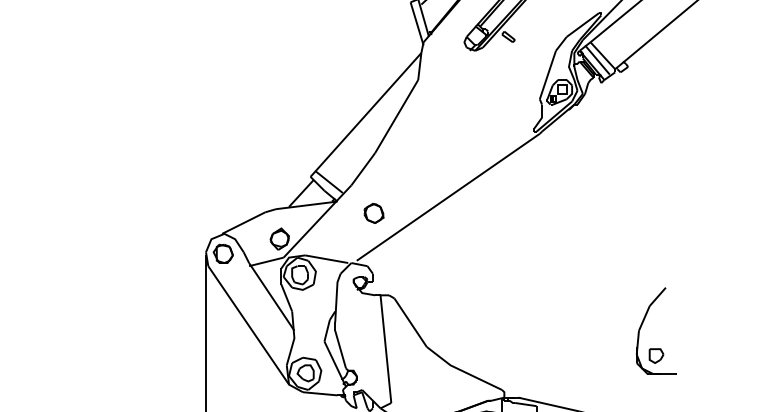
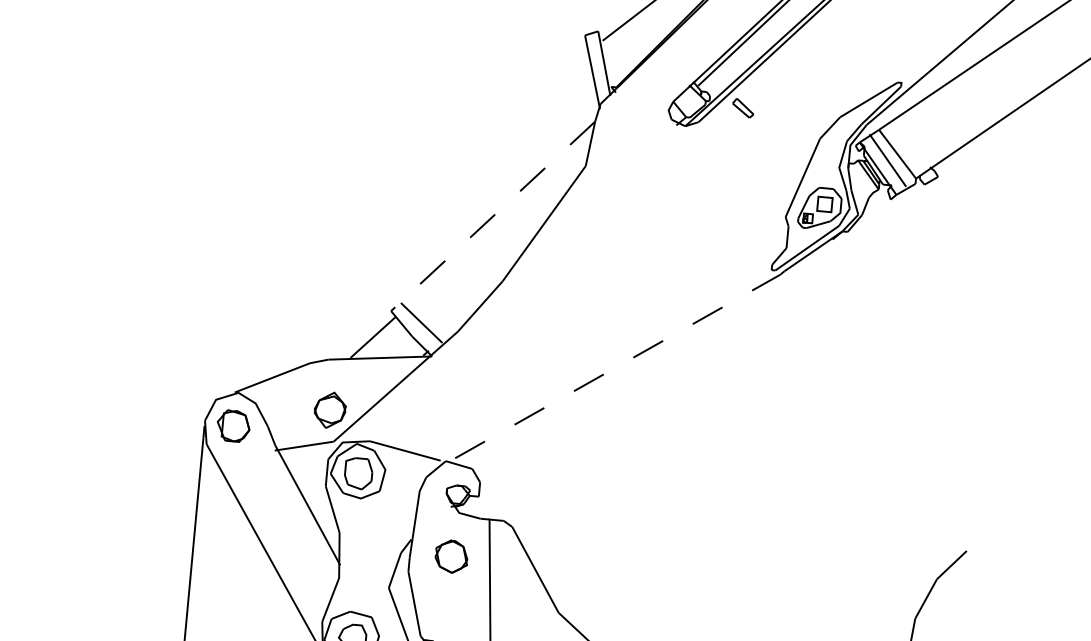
line: (365, 115) -> (492, 217), solid -> dashed
line: (448, 197) -> (618, 366), solid -> dashed
part: (373, 213) -> (450, 556), moved

